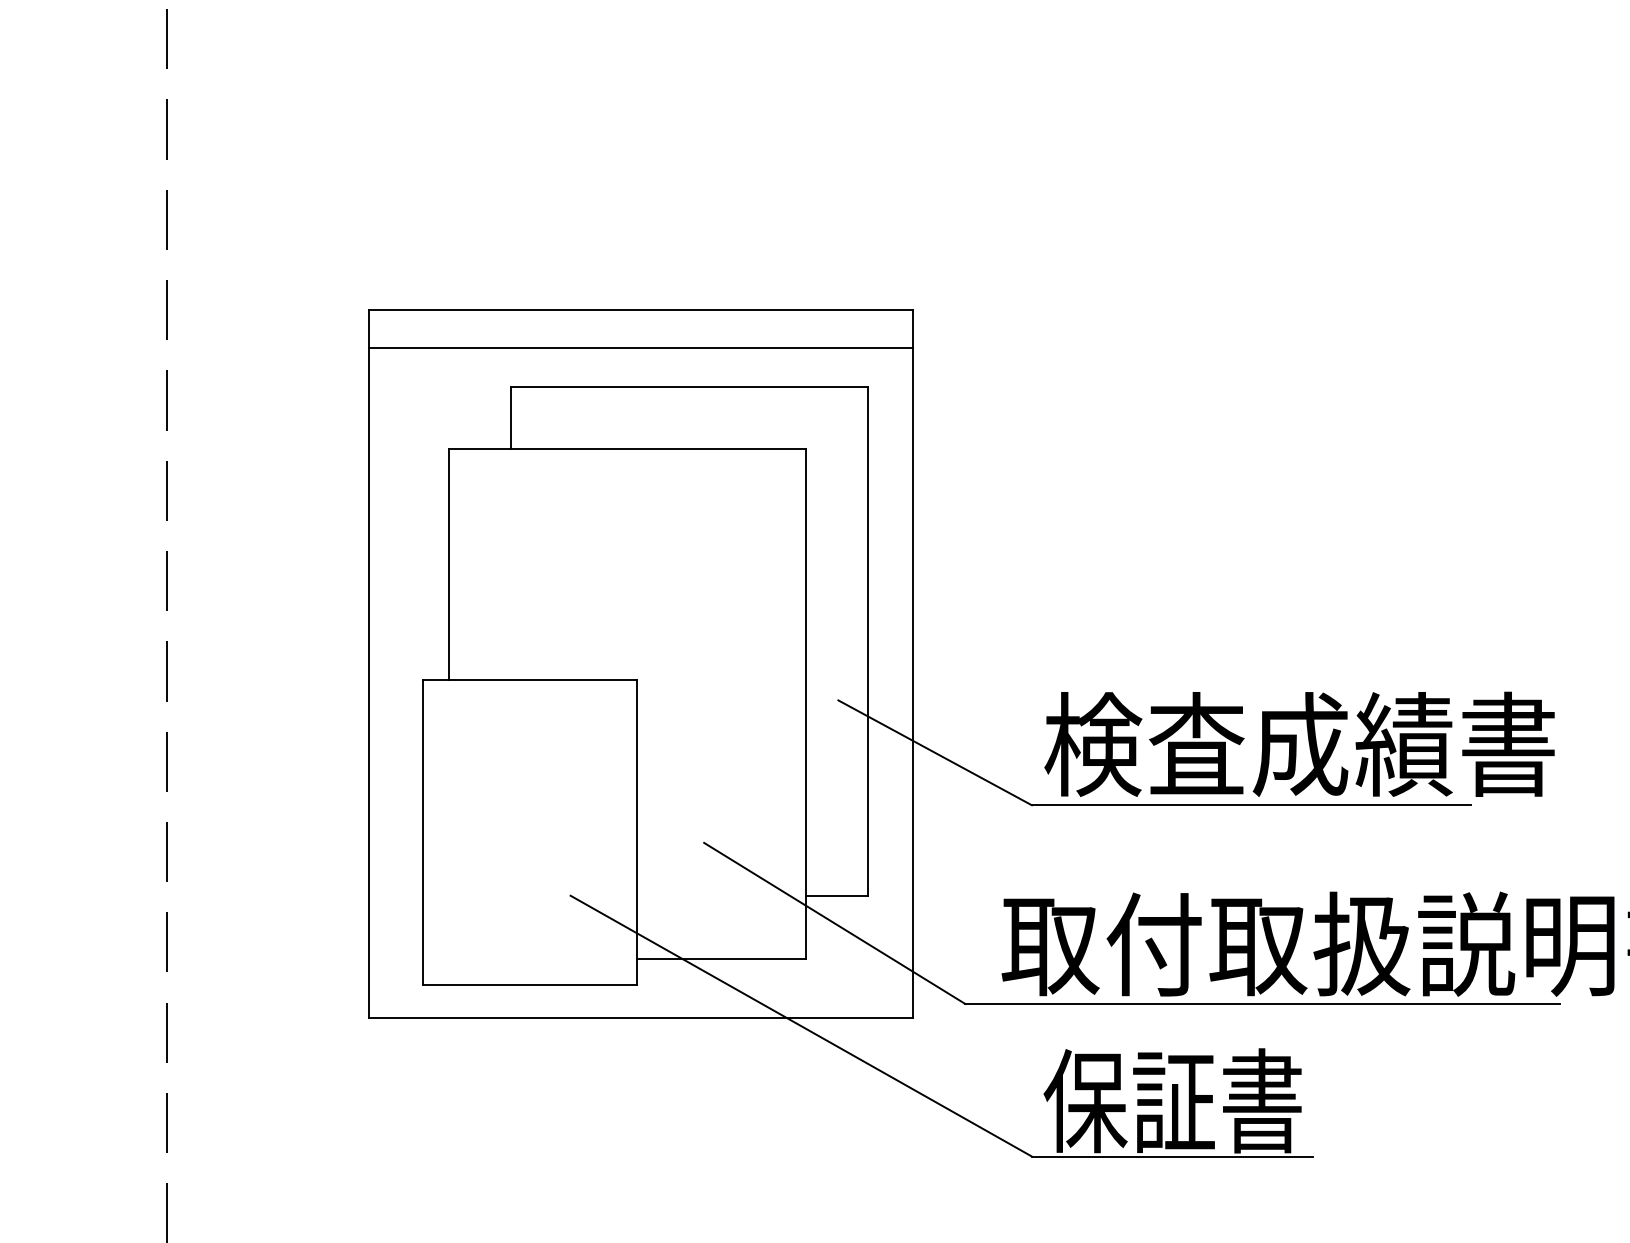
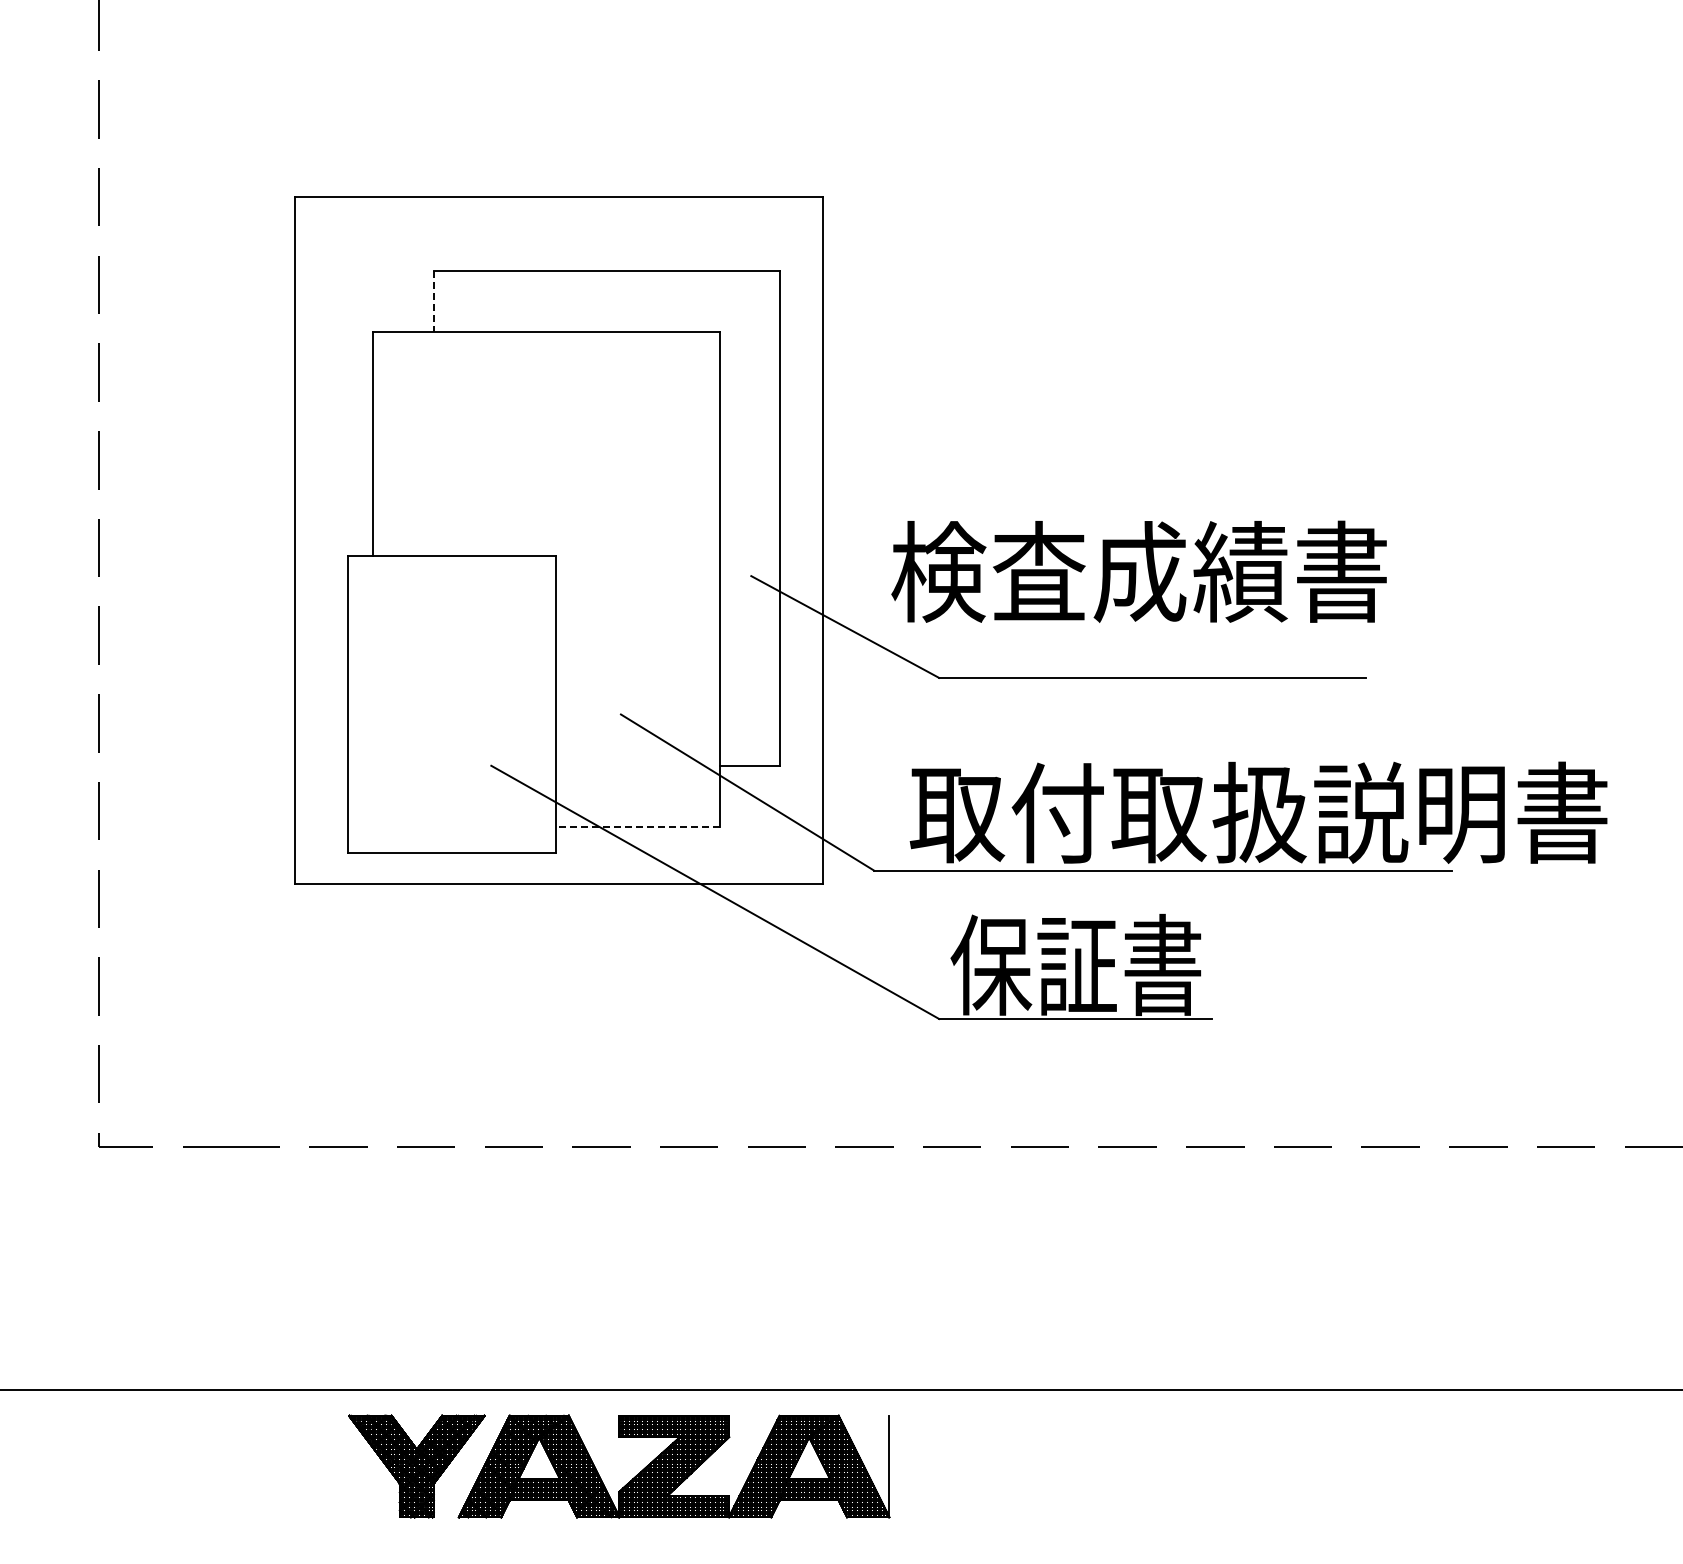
line: (640, 347) -> (559, 233), removed
line: (511, 418) -> (433, 302), solid -> dashed
text: (1298, 744) -> (1138, 571), moved
line: (721, 959) -> (637, 827), solid -> dashed

